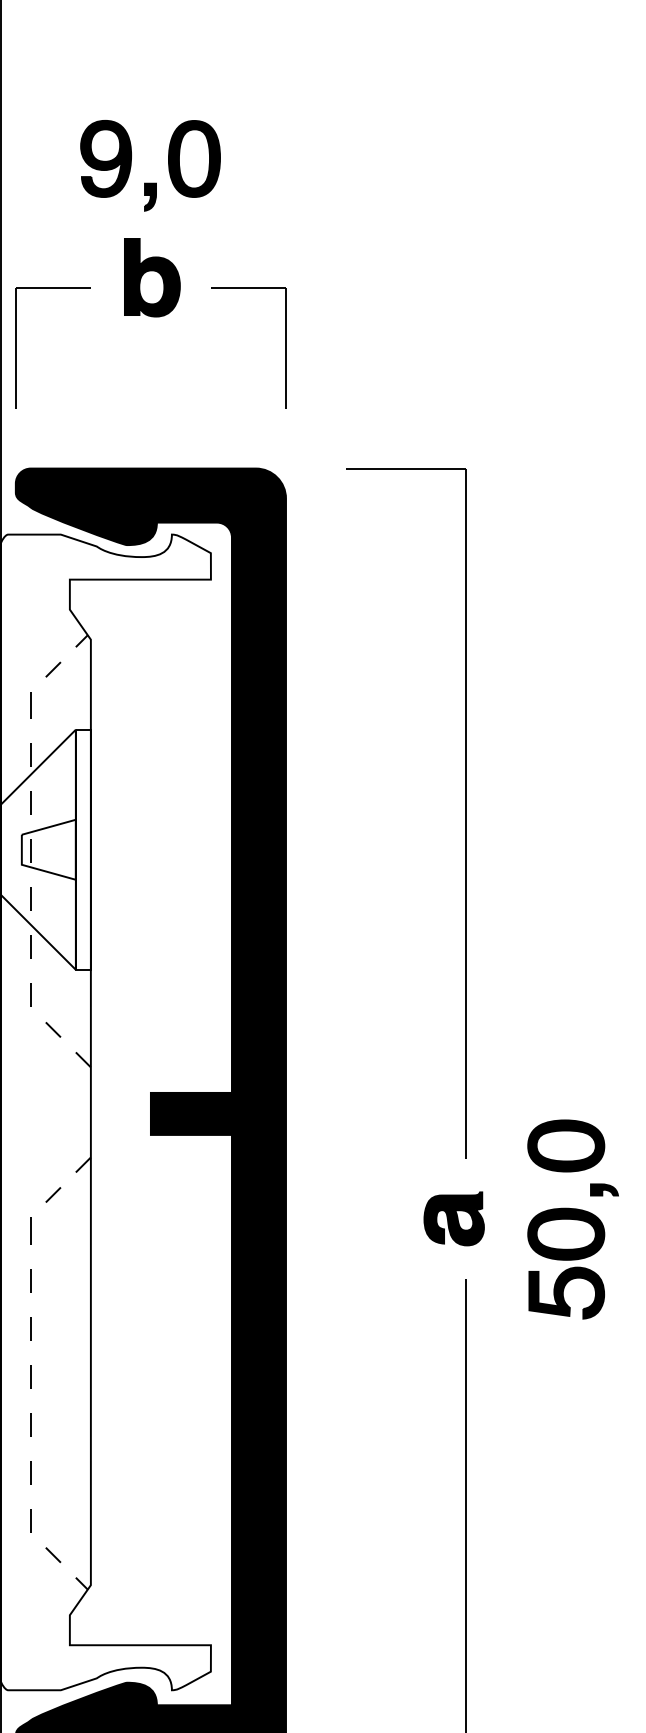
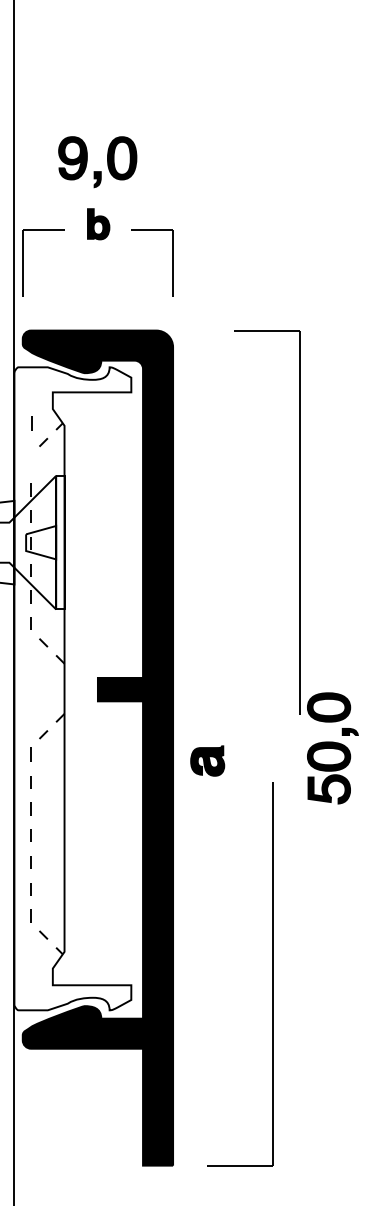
part: (151, 276) -> (98, 223), size x0.7
line: (29, 705) -> (31, 423), moved
part: (464, 813) -> (299, 522), moved
part: (453, 1217) -> (207, 760), moved

